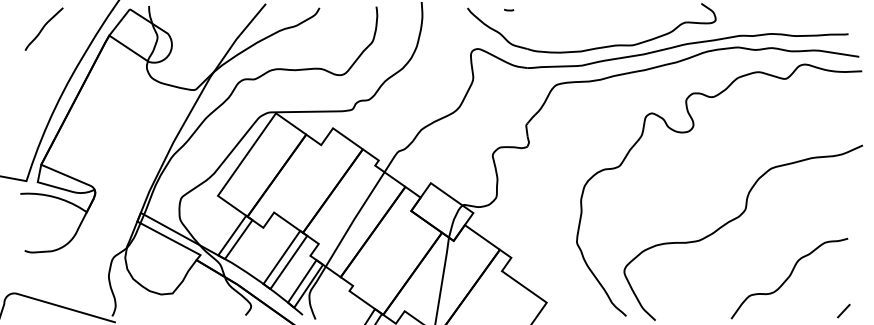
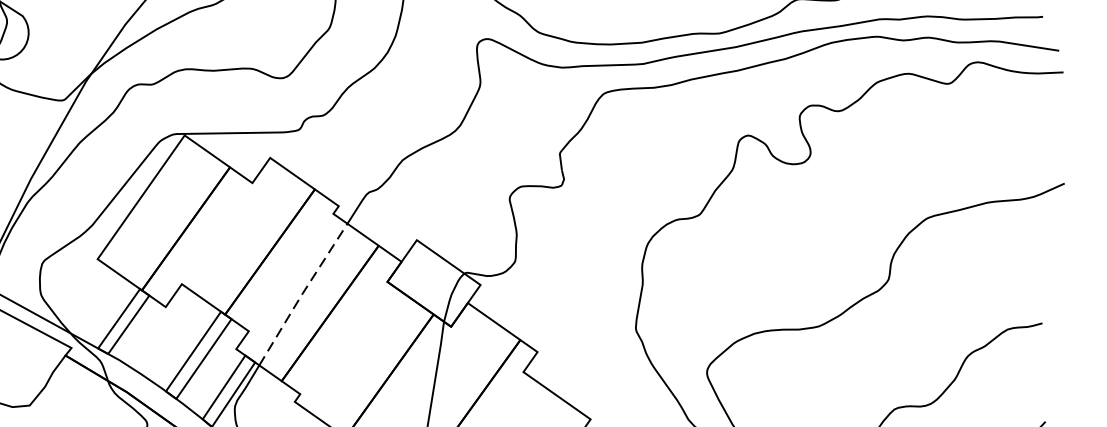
line: (354, 219) -> (302, 294), solid -> dashed

